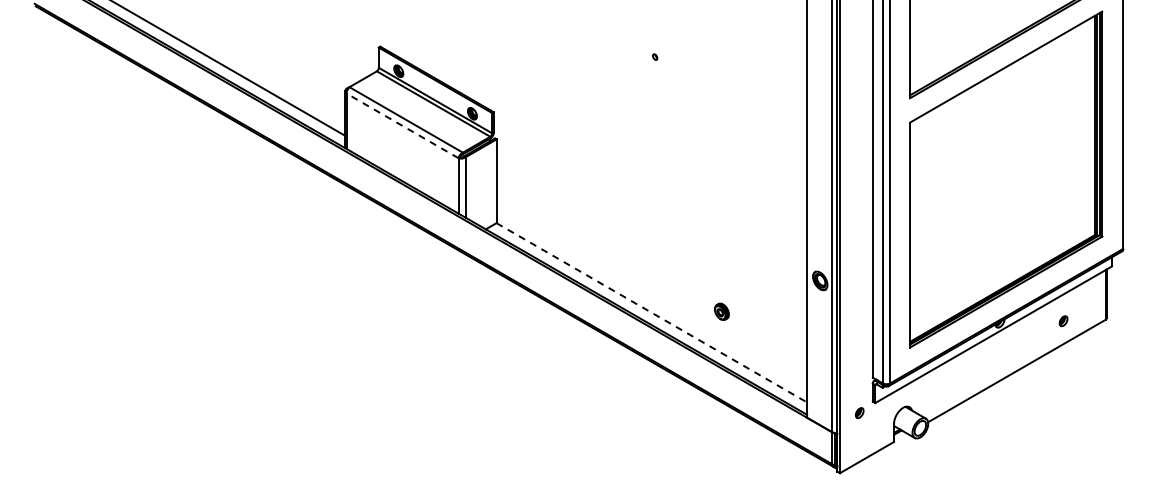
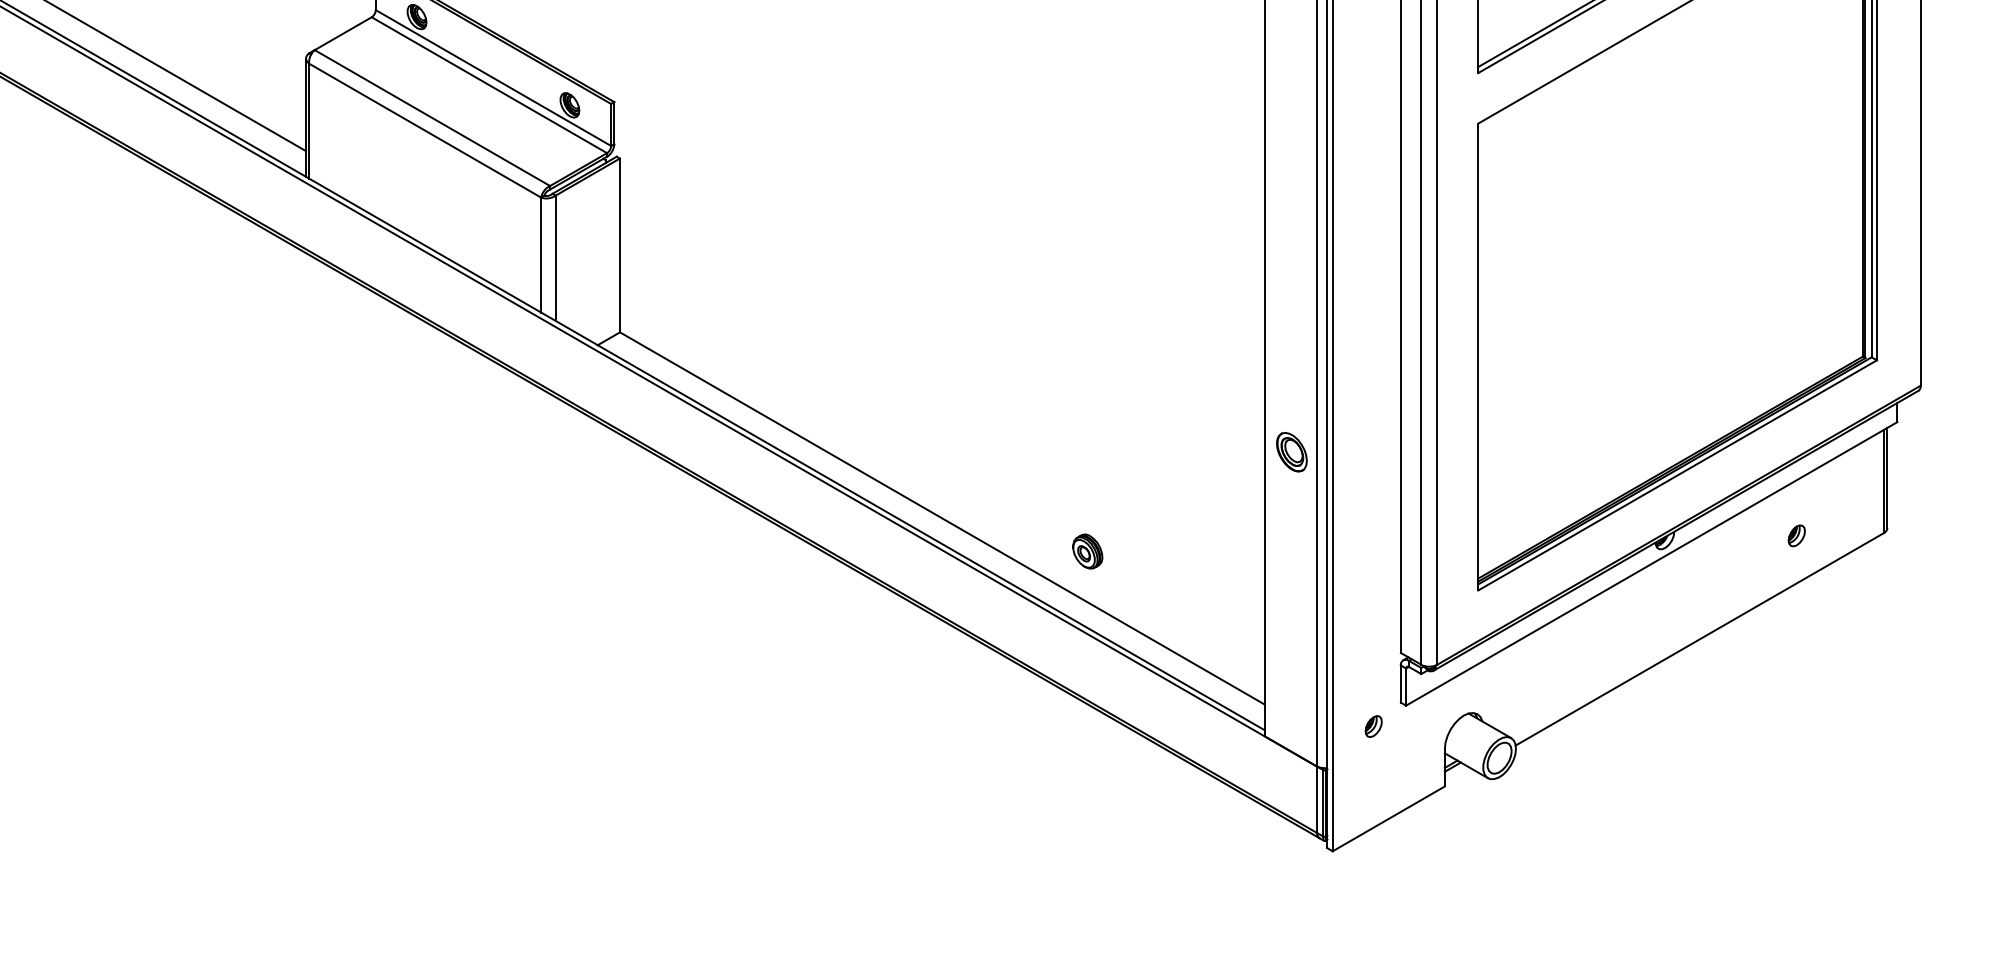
line: (402, 125) -> (424, 129), dashed -> solid
part: (721, 311) -> (1086, 550), moved
line: (652, 313) -> (943, 519), dashed -> solid

